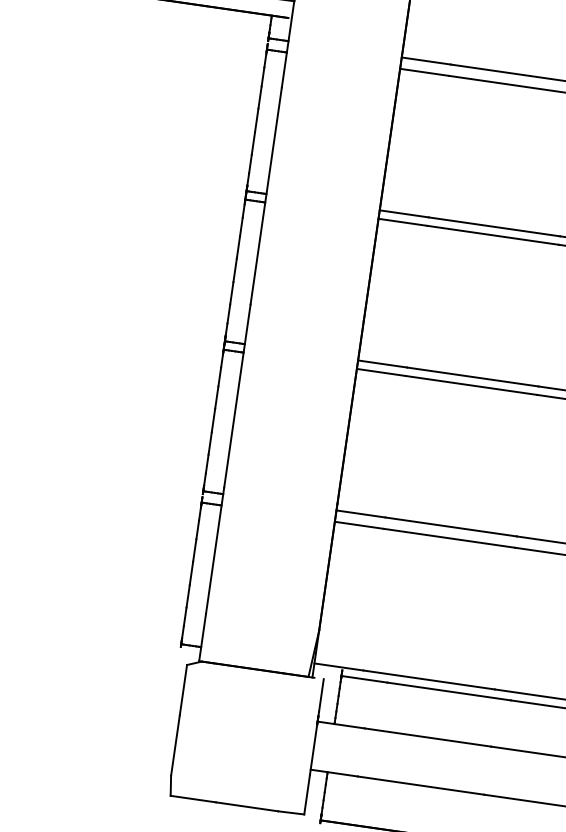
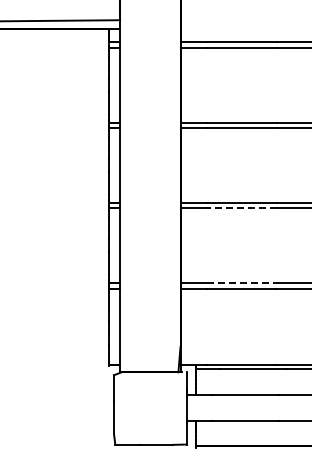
line: (471, 385) -> (241, 207), solid -> dashed
line: (452, 527) -> (242, 283), solid -> dashed

